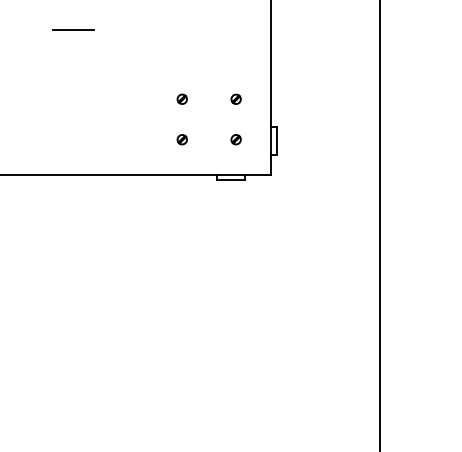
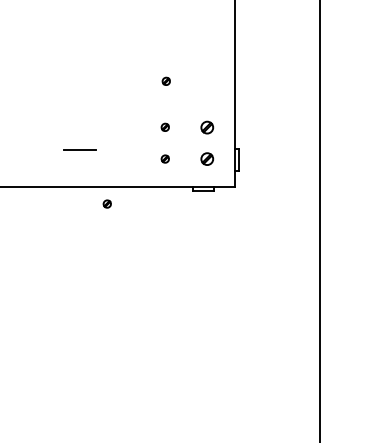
line: (72, 29) -> (79, 149), moved
part: (182, 39) -> (165, 80), added
part: (236, 98) -> (207, 126), size x1.6
part: (236, 138) -> (207, 158), size x1.6
part: (107, 196) -> (106, 203), added

